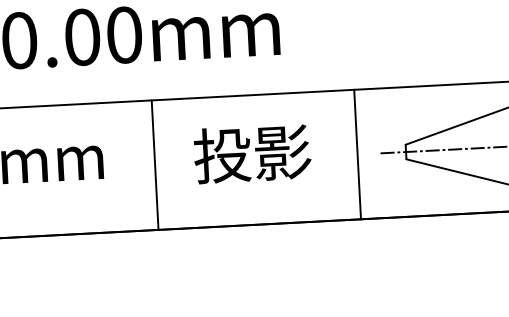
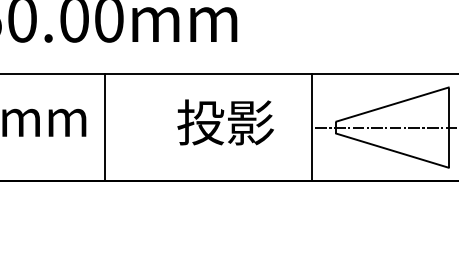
text: (252, 153) -> (225, 122), moved
line: (357, 154) -> (312, 127), moved
line: (154, 165) -> (104, 127), moved

